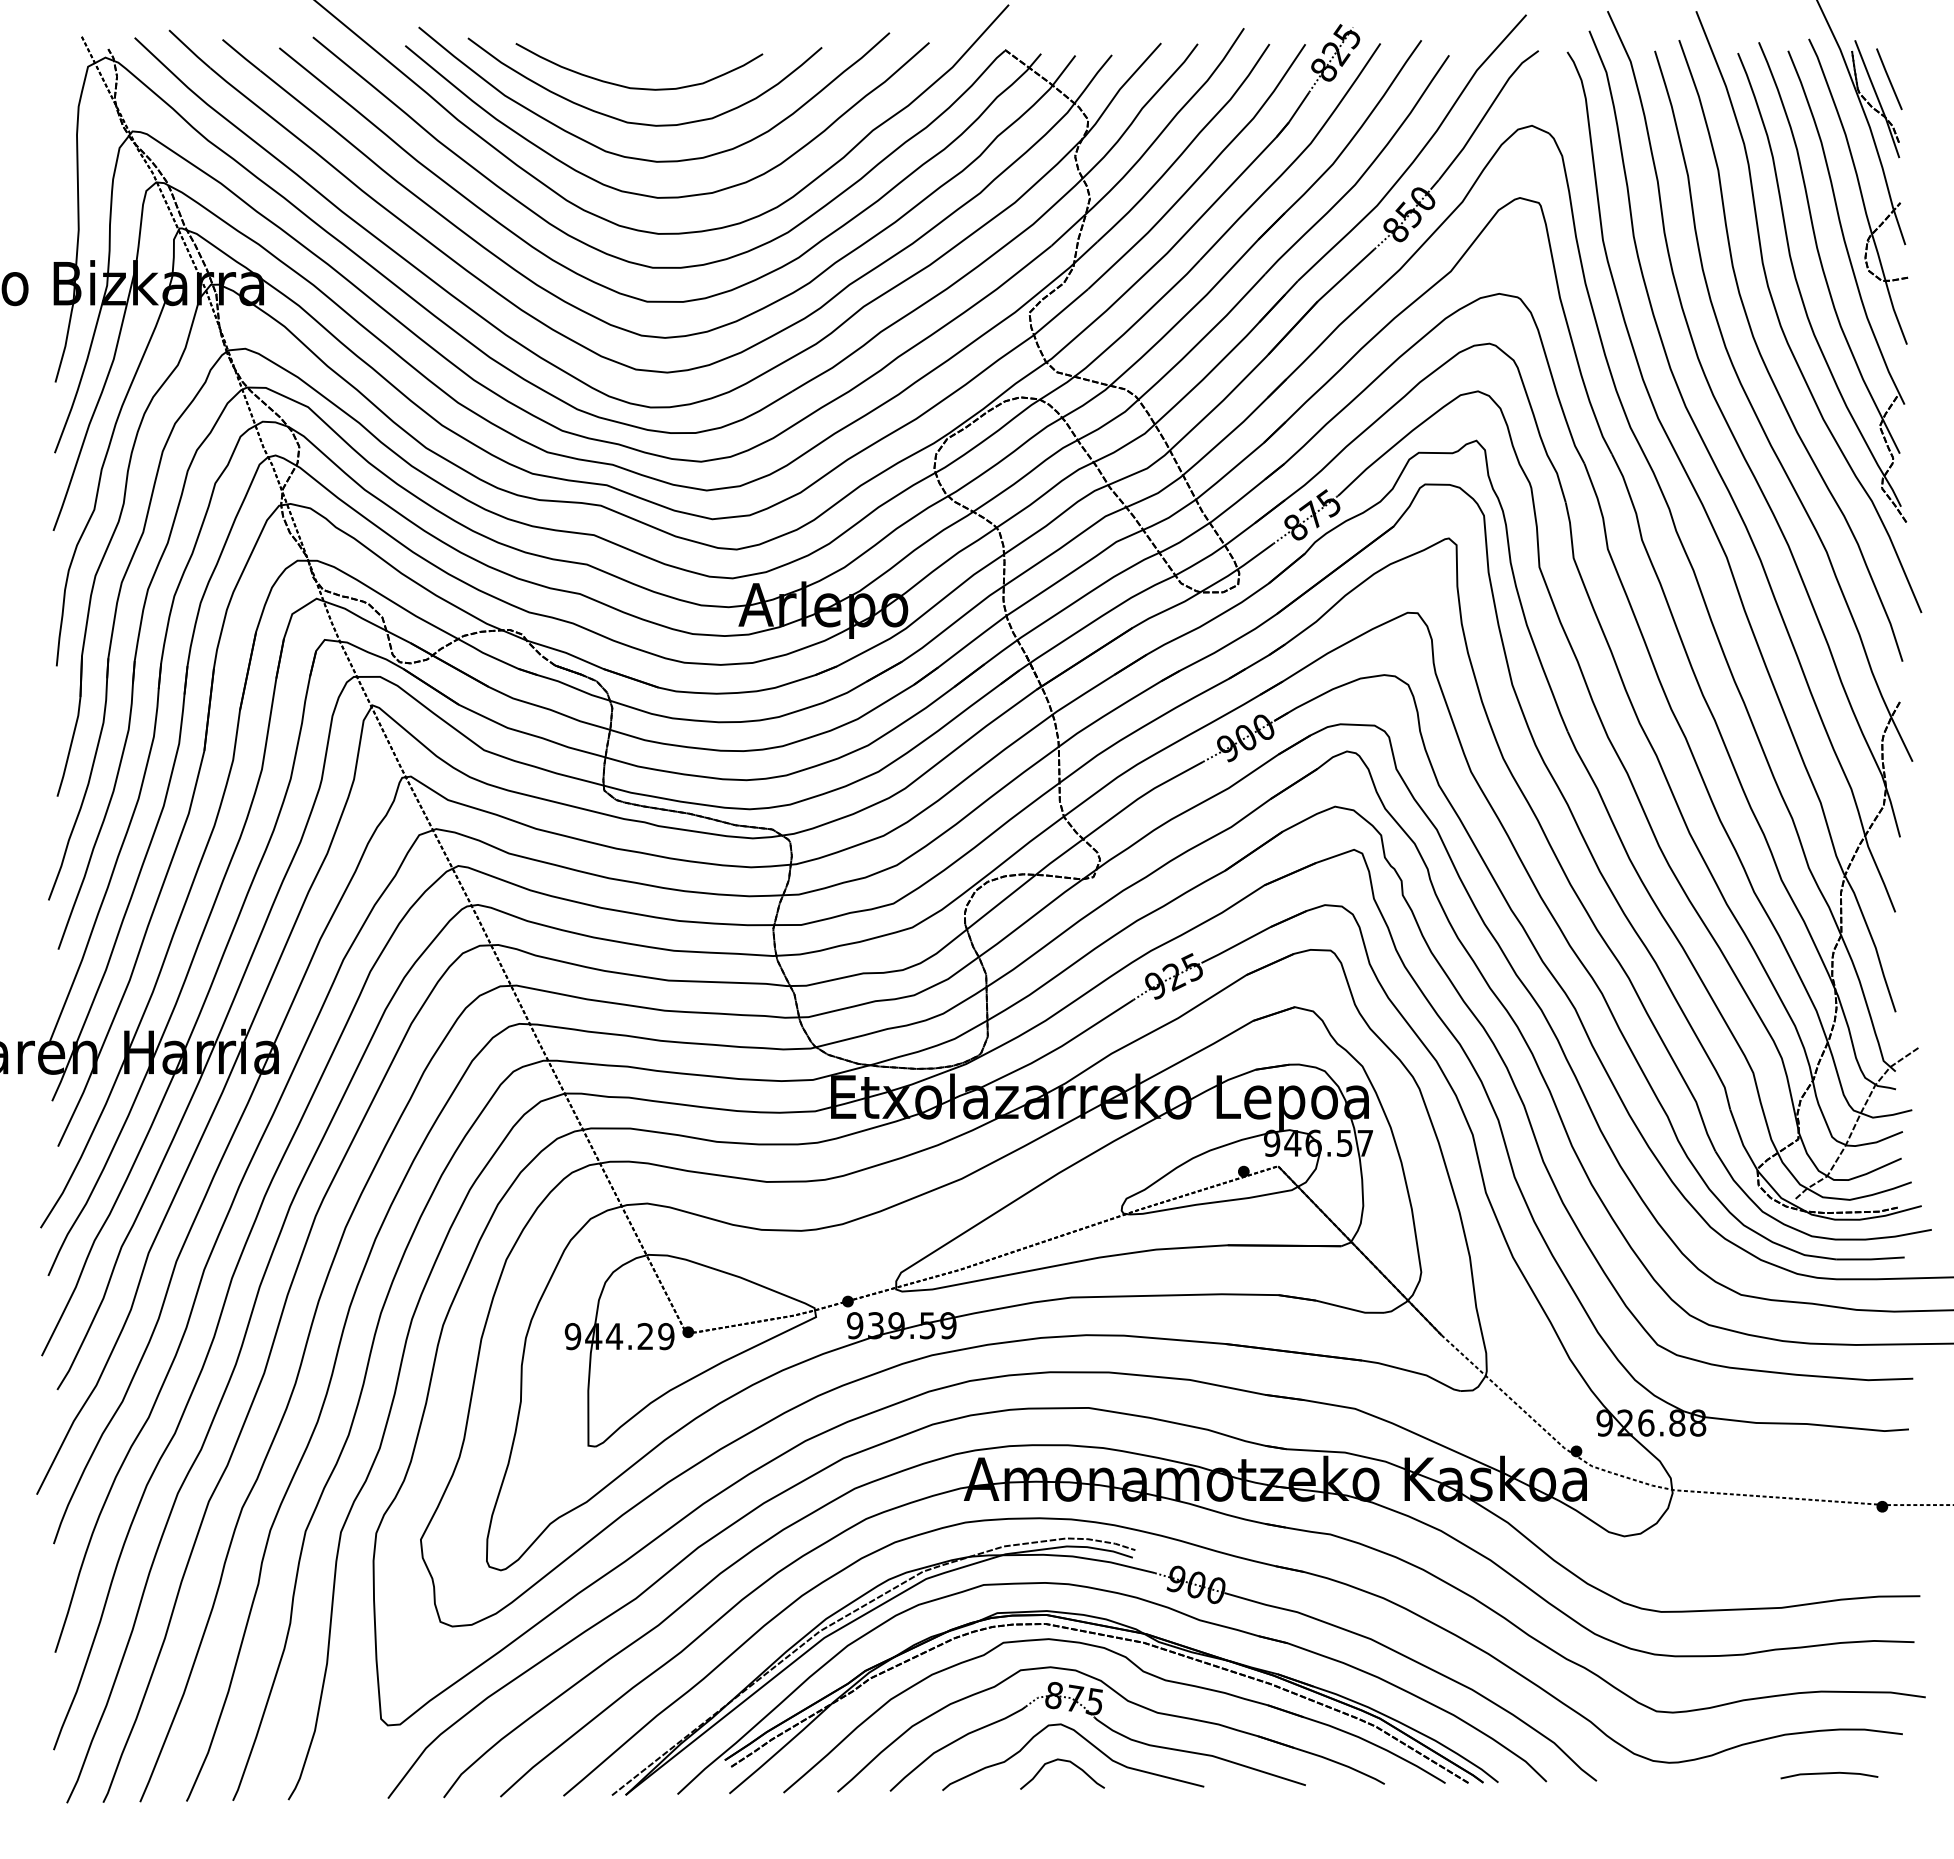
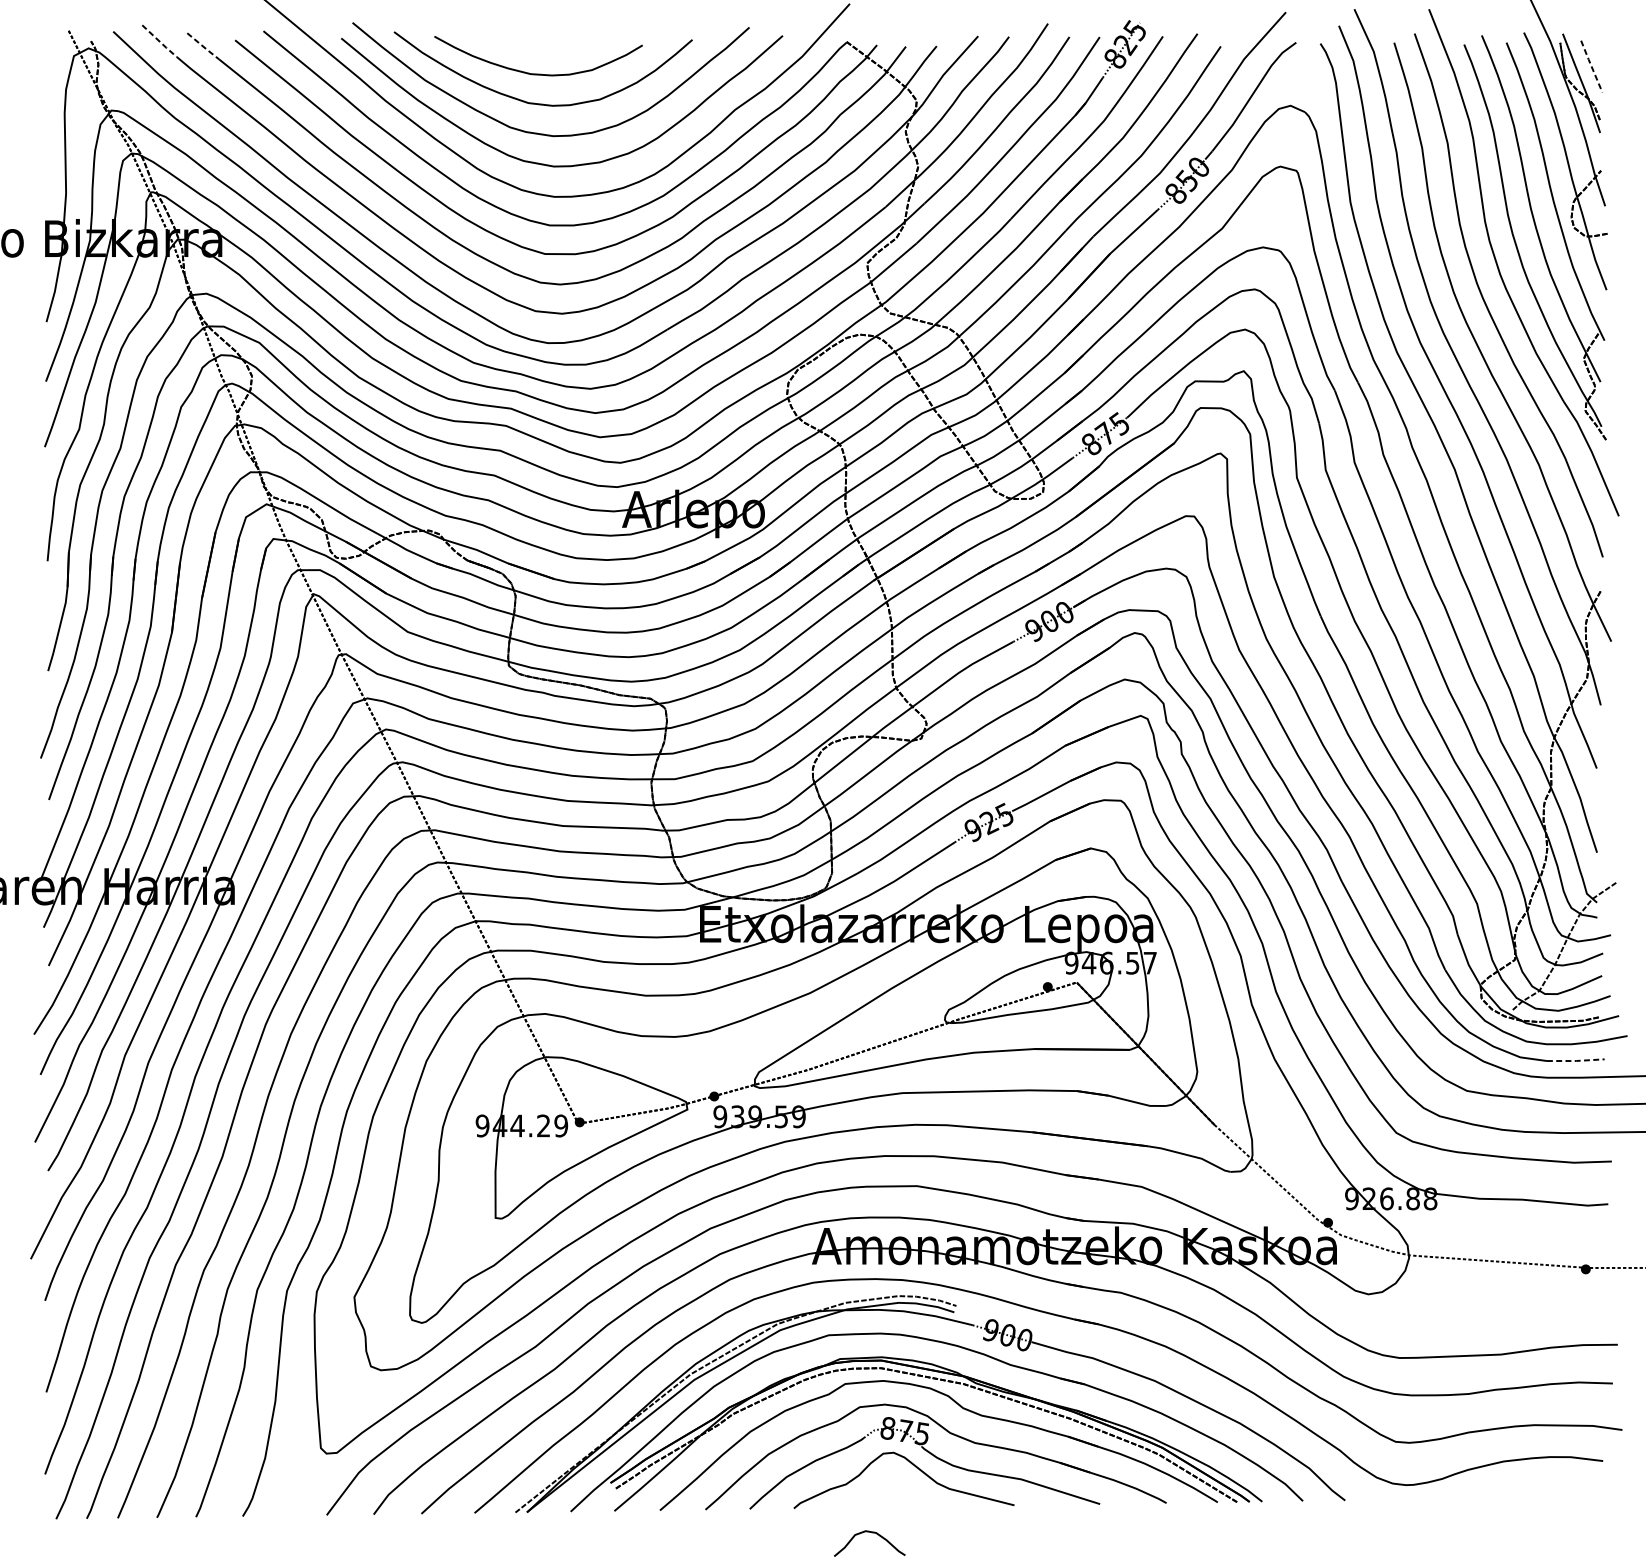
line: (189, 49) -> (159, 41), solid -> dashed
line: (241, 55) -> (203, 46), solid -> dashed
line: (1889, 79) -> (1591, 66), solid -> dashed
line: (1870, 1259) -> (1575, 1061), solid -> dashed
curve: (1062, 1761) -> (869, 1532), moved
line: (1829, 1774) -> (1541, 1494), removed

